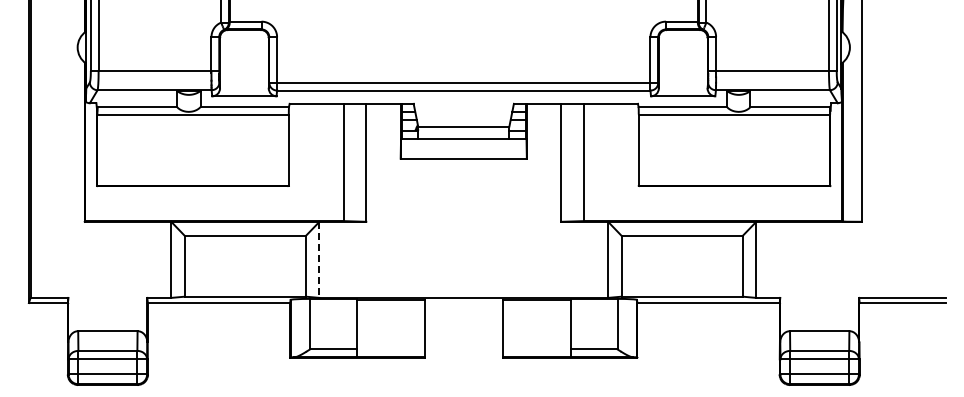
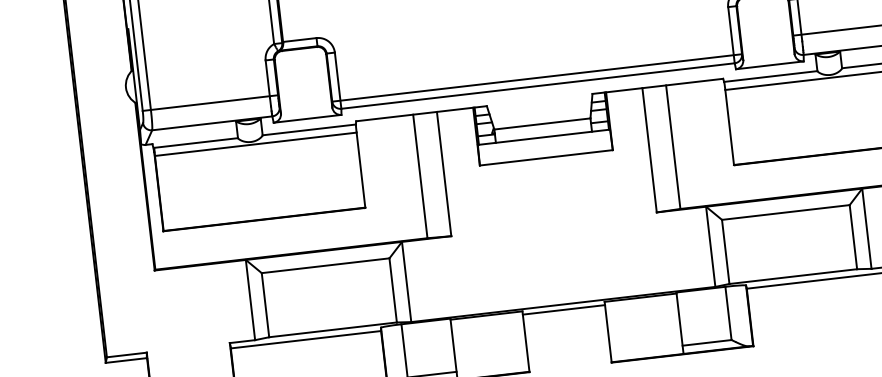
line: (319, 260) -> (406, 282), dashed -> solid
line: (463, 303) -> (563, 310), added

